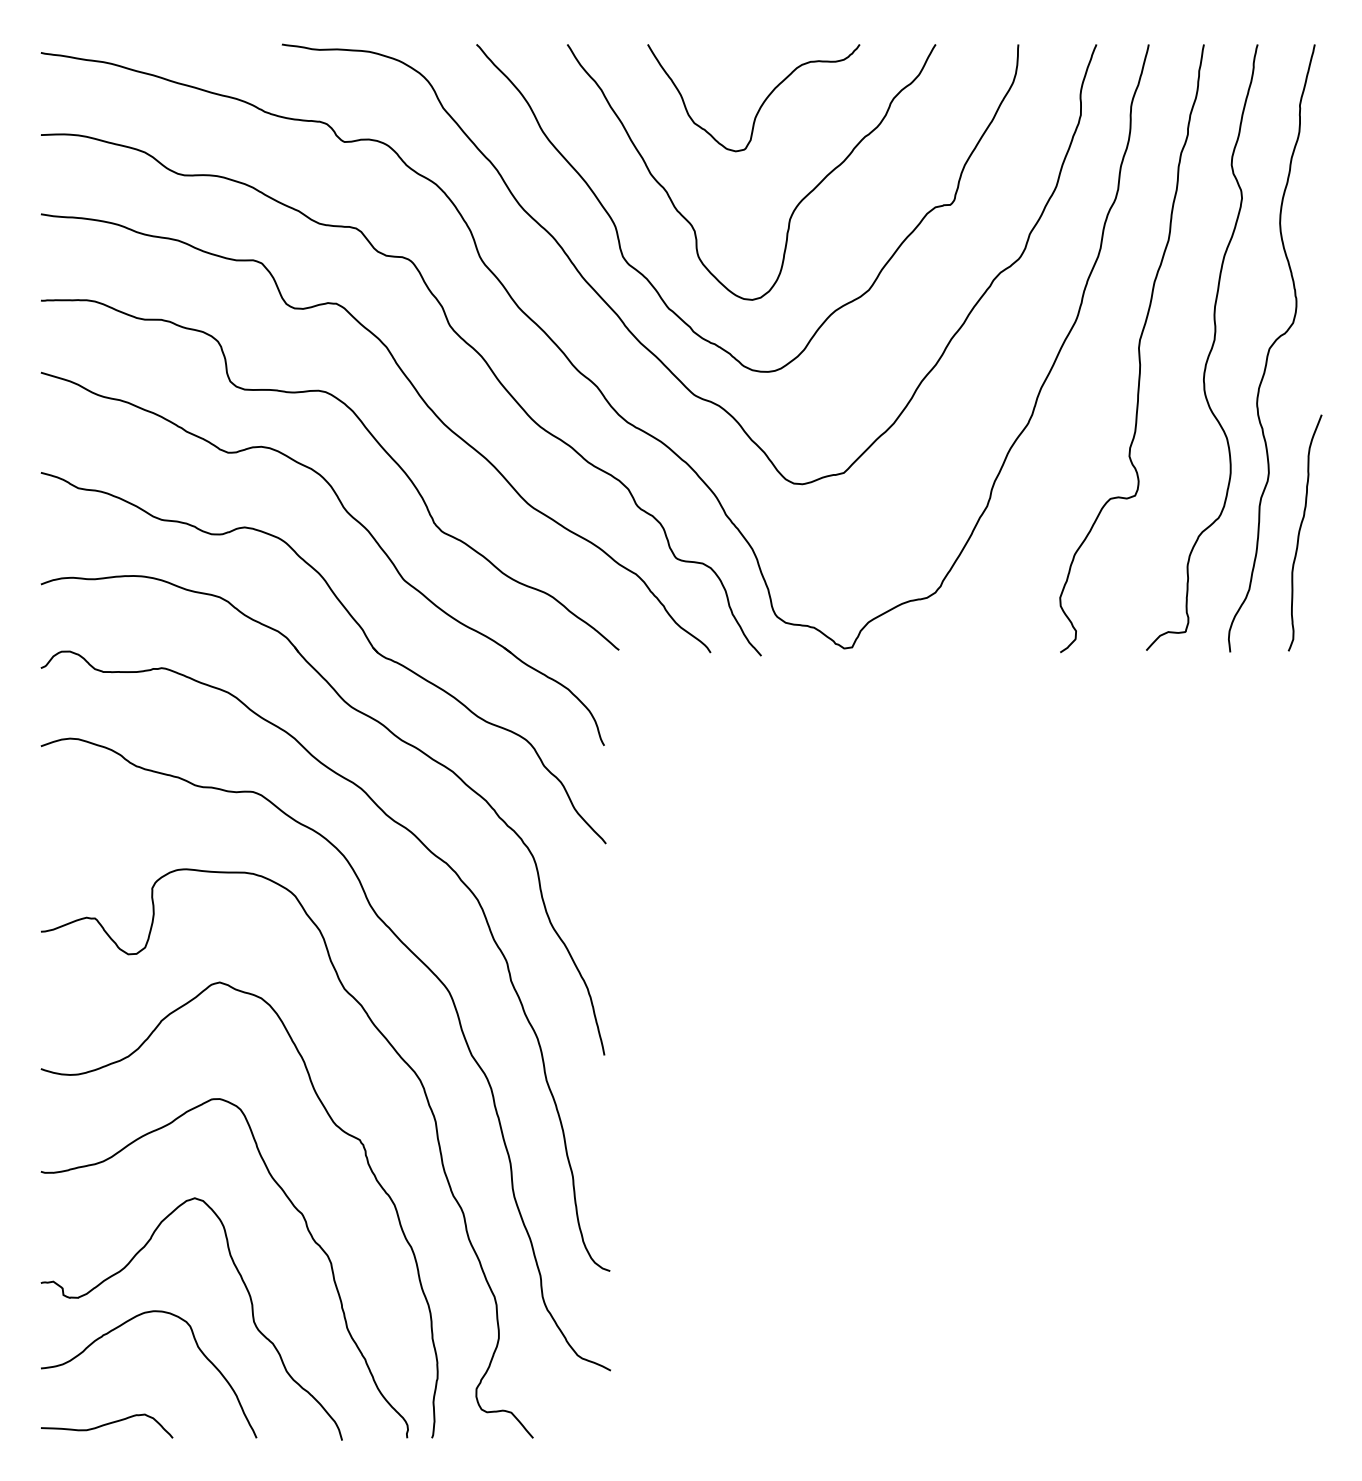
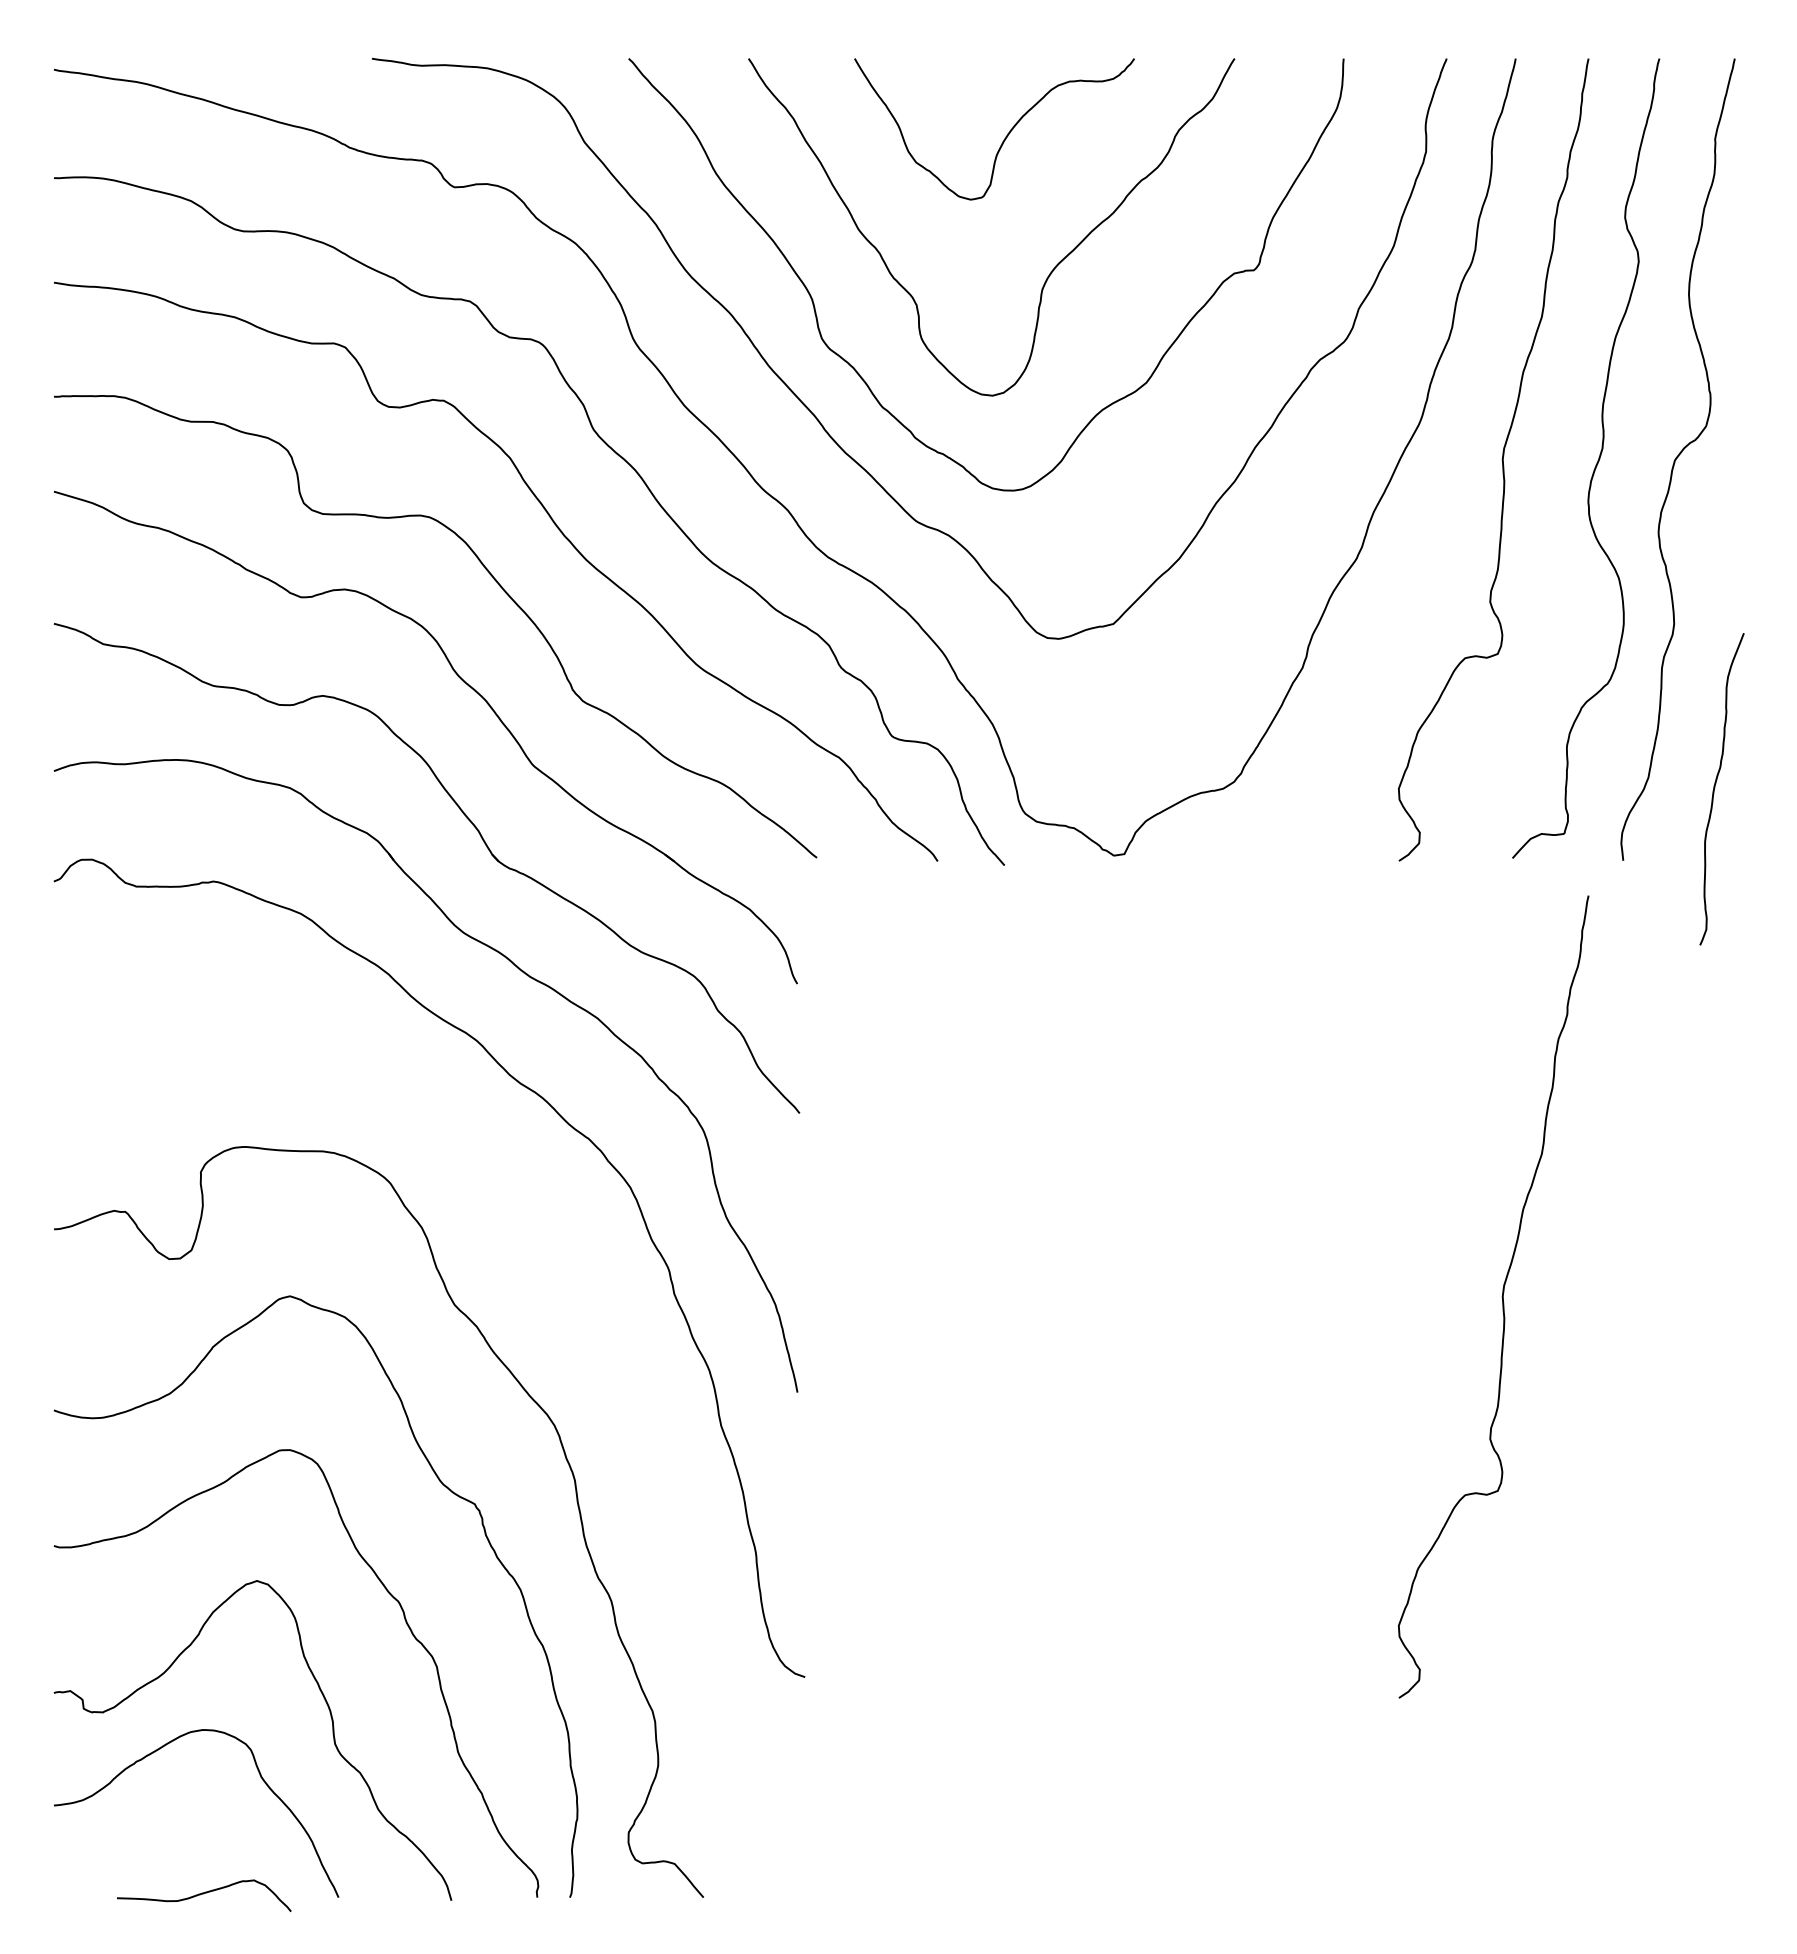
curve: (1300, 532) -> (1715, 788), moved
curve: (419, 960) -> (553, 1267), removed
curve: (1138, 982) -> (1501, 1296), added
curve: (106, 1425) -> (203, 1894), moved

